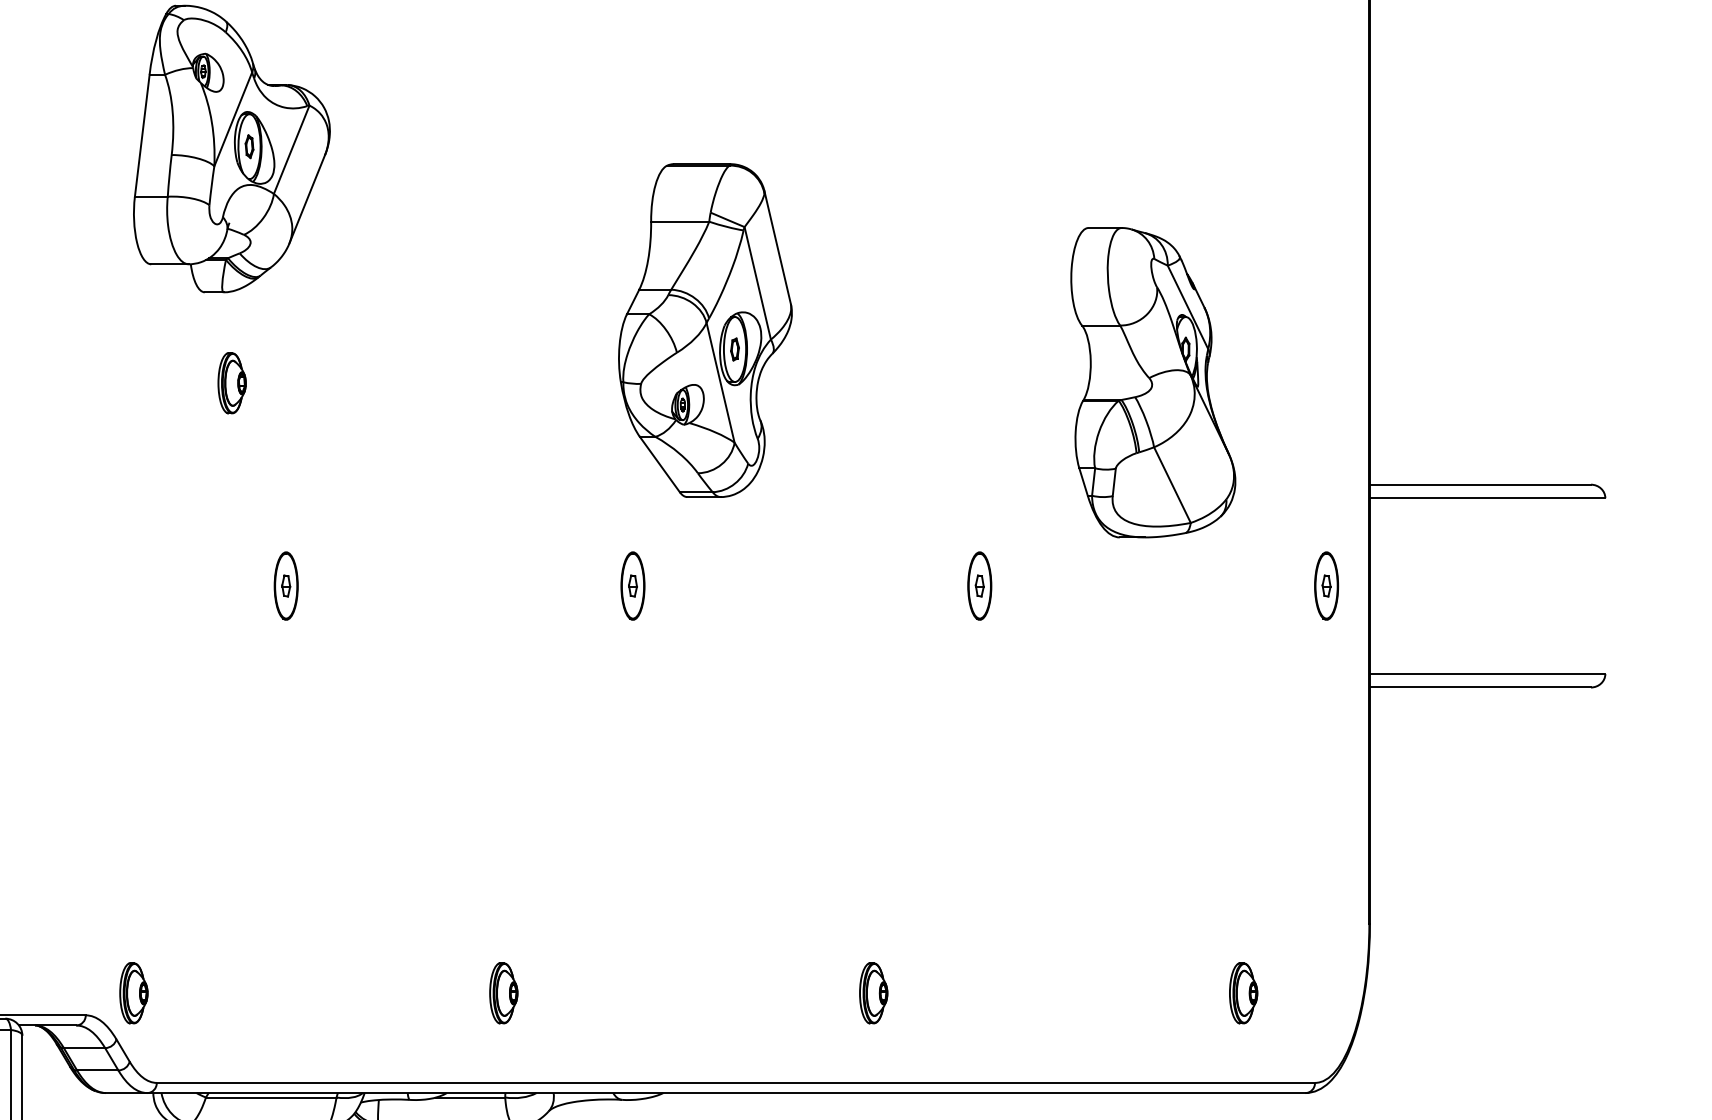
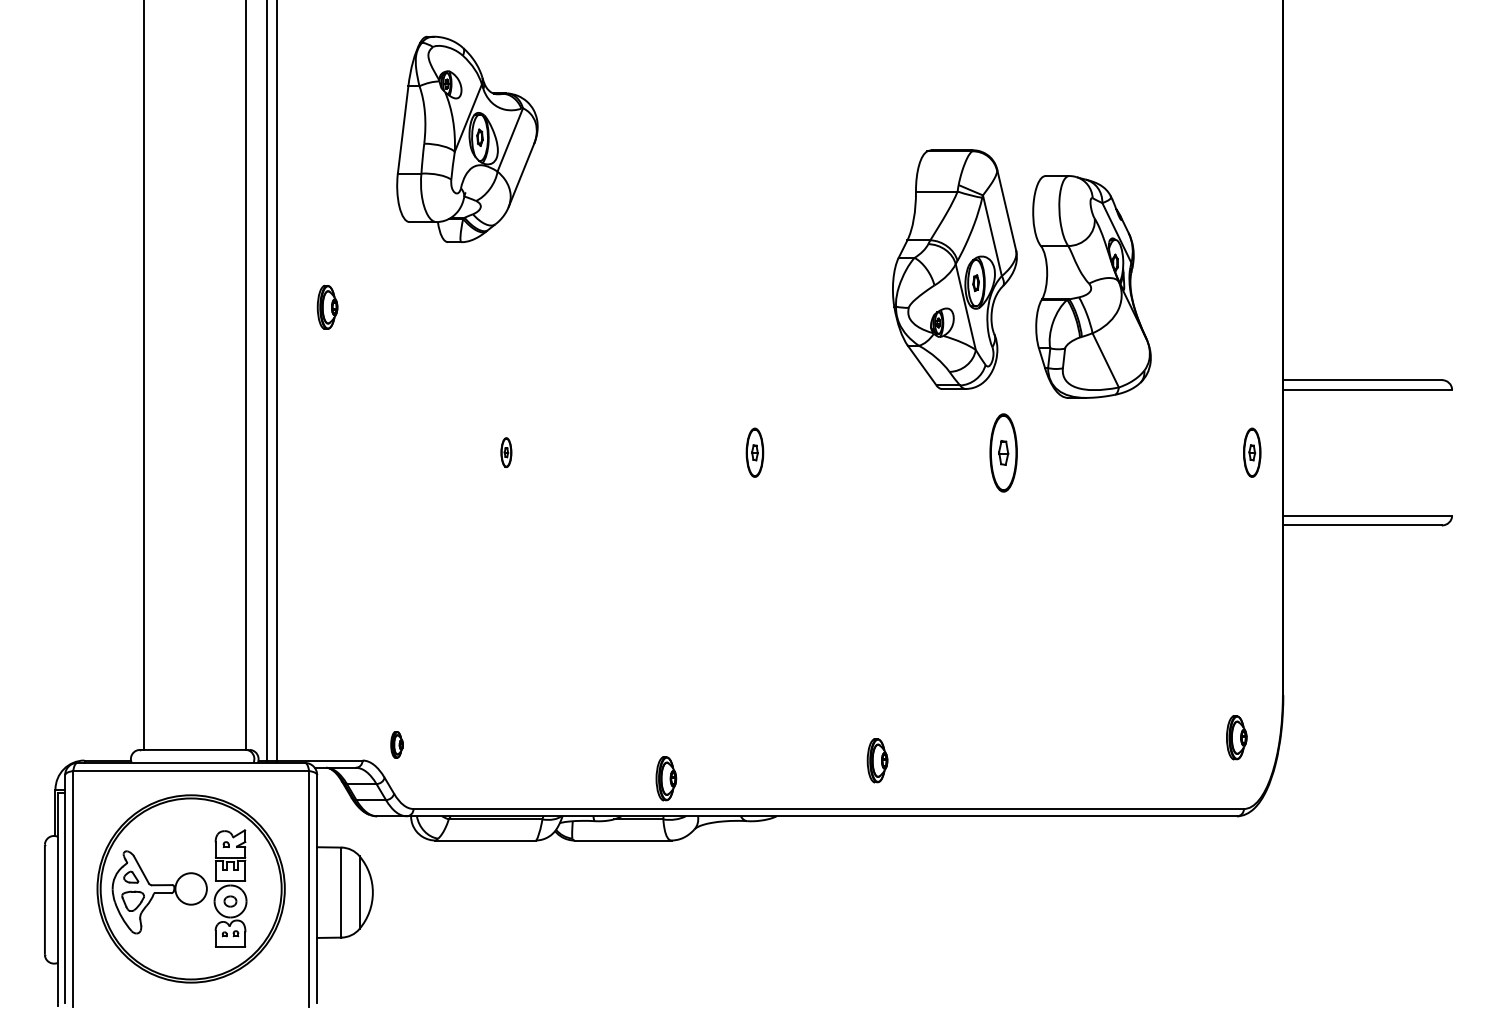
part: (704, 330) -> (954, 269), moved
part: (1152, 382) -> (1091, 286), moved
part: (232, 383) -> (327, 307), moved
part: (286, 585) -> (506, 452), size x0.6
part: (979, 585) -> (1003, 452), size x1.6
part: (133, 992) -> (396, 744), size x0.6
part: (504, 992) -> (666, 778), moved
part: (873, 992) -> (877, 760), moved
part: (1243, 992) -> (1236, 737), moved

